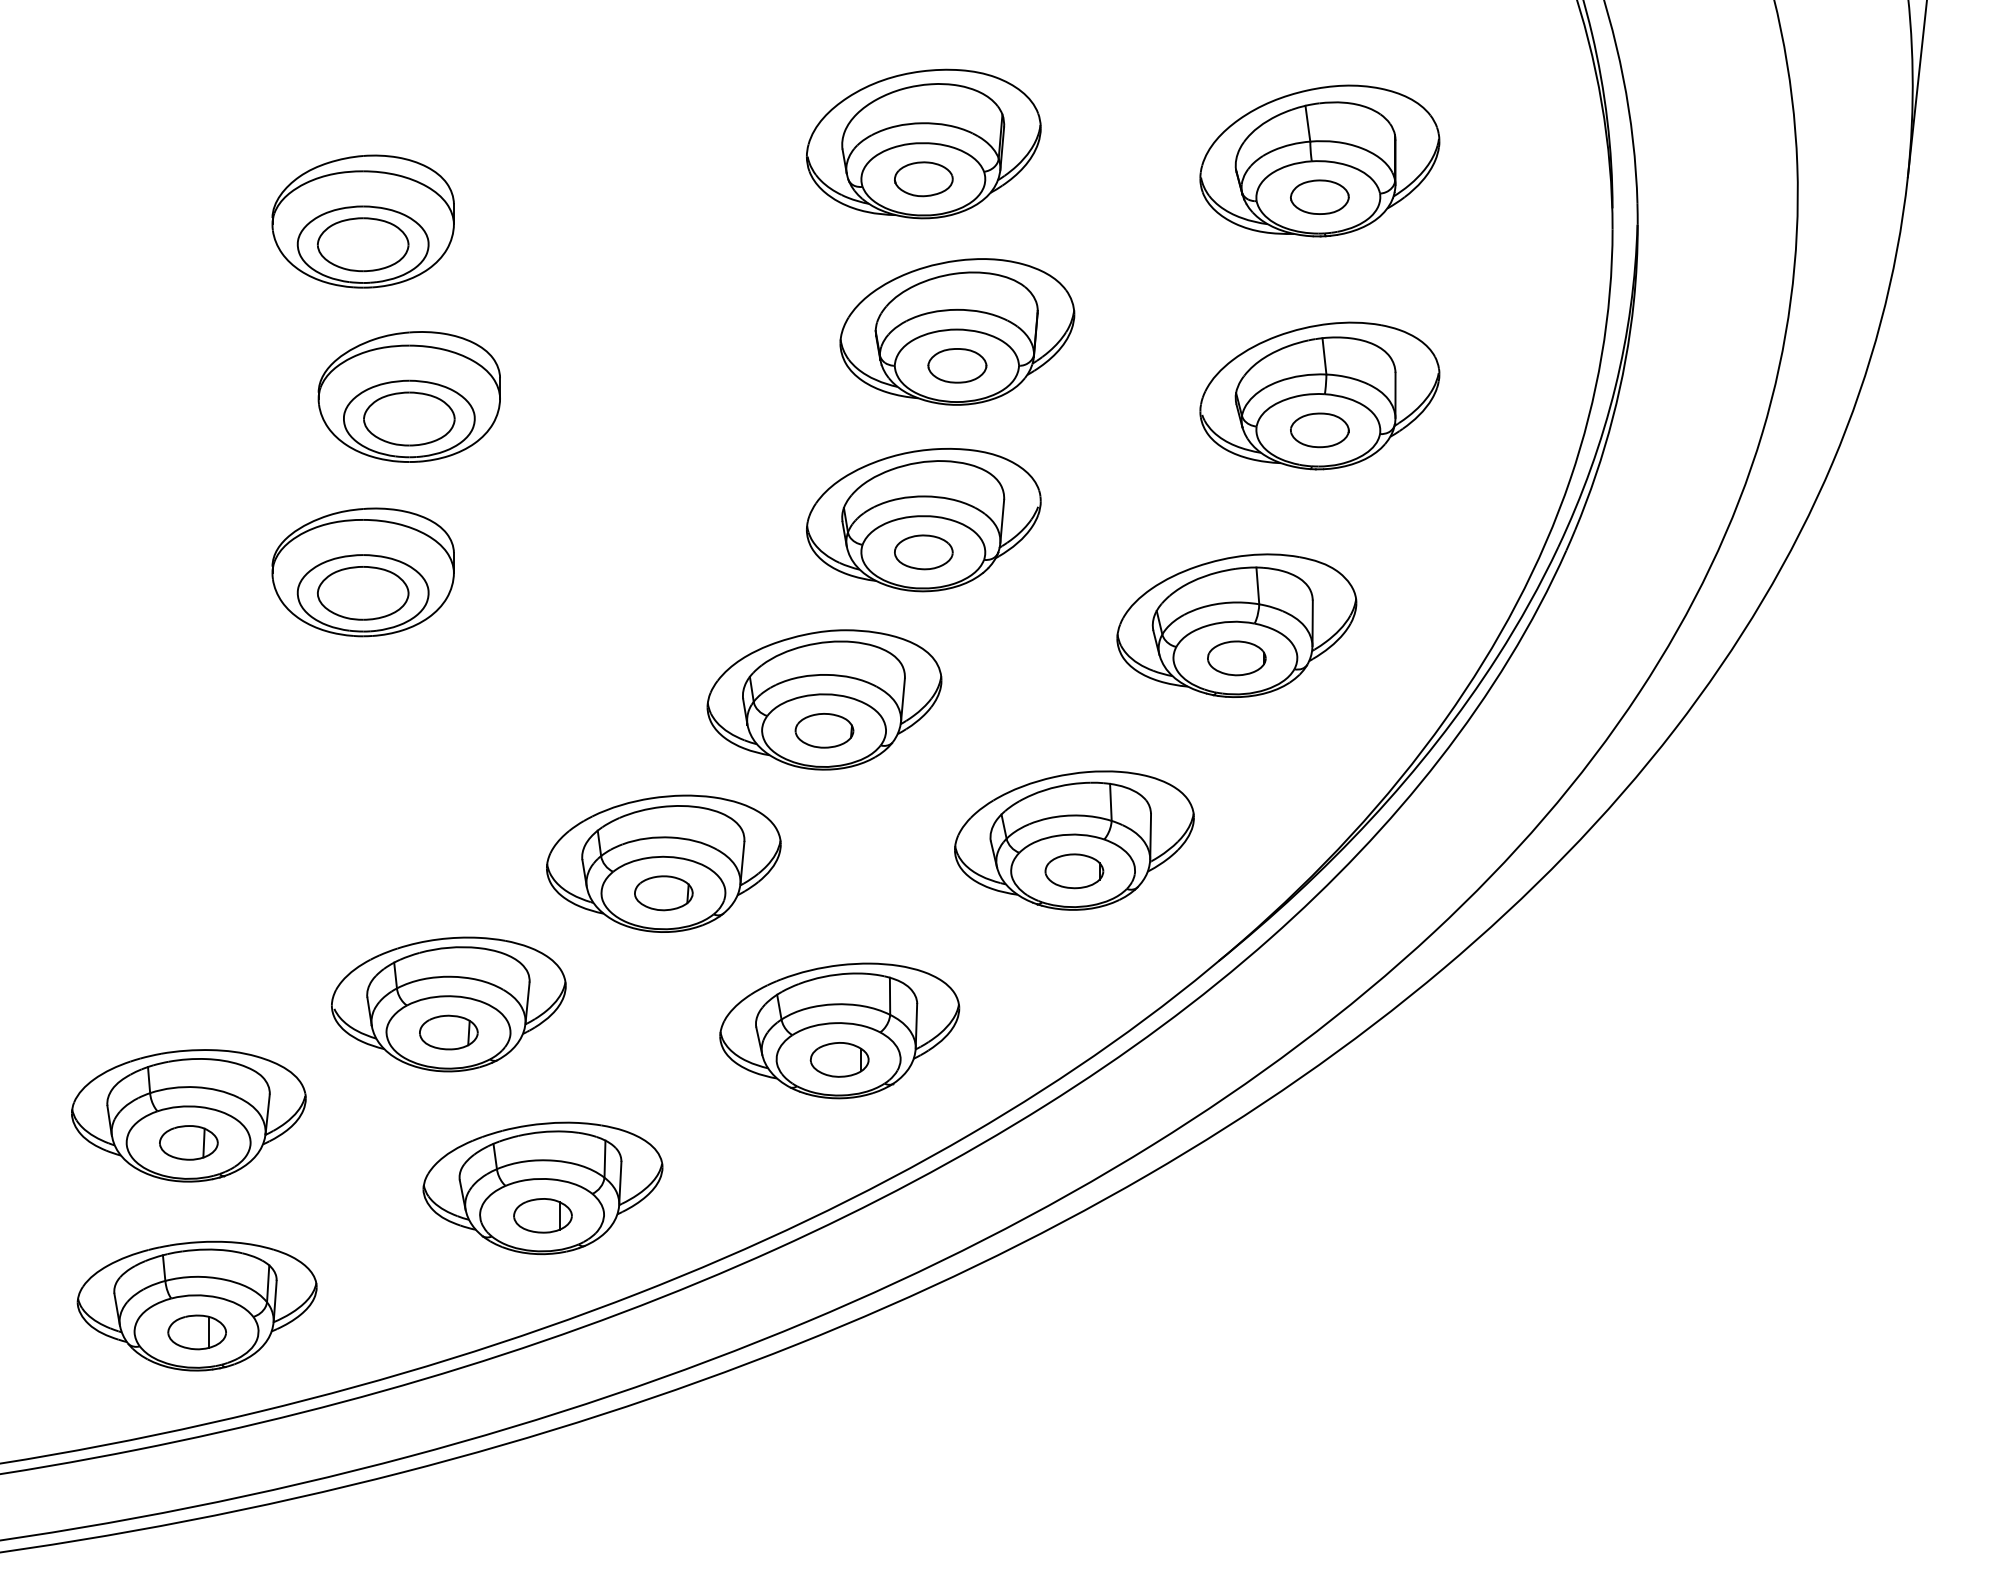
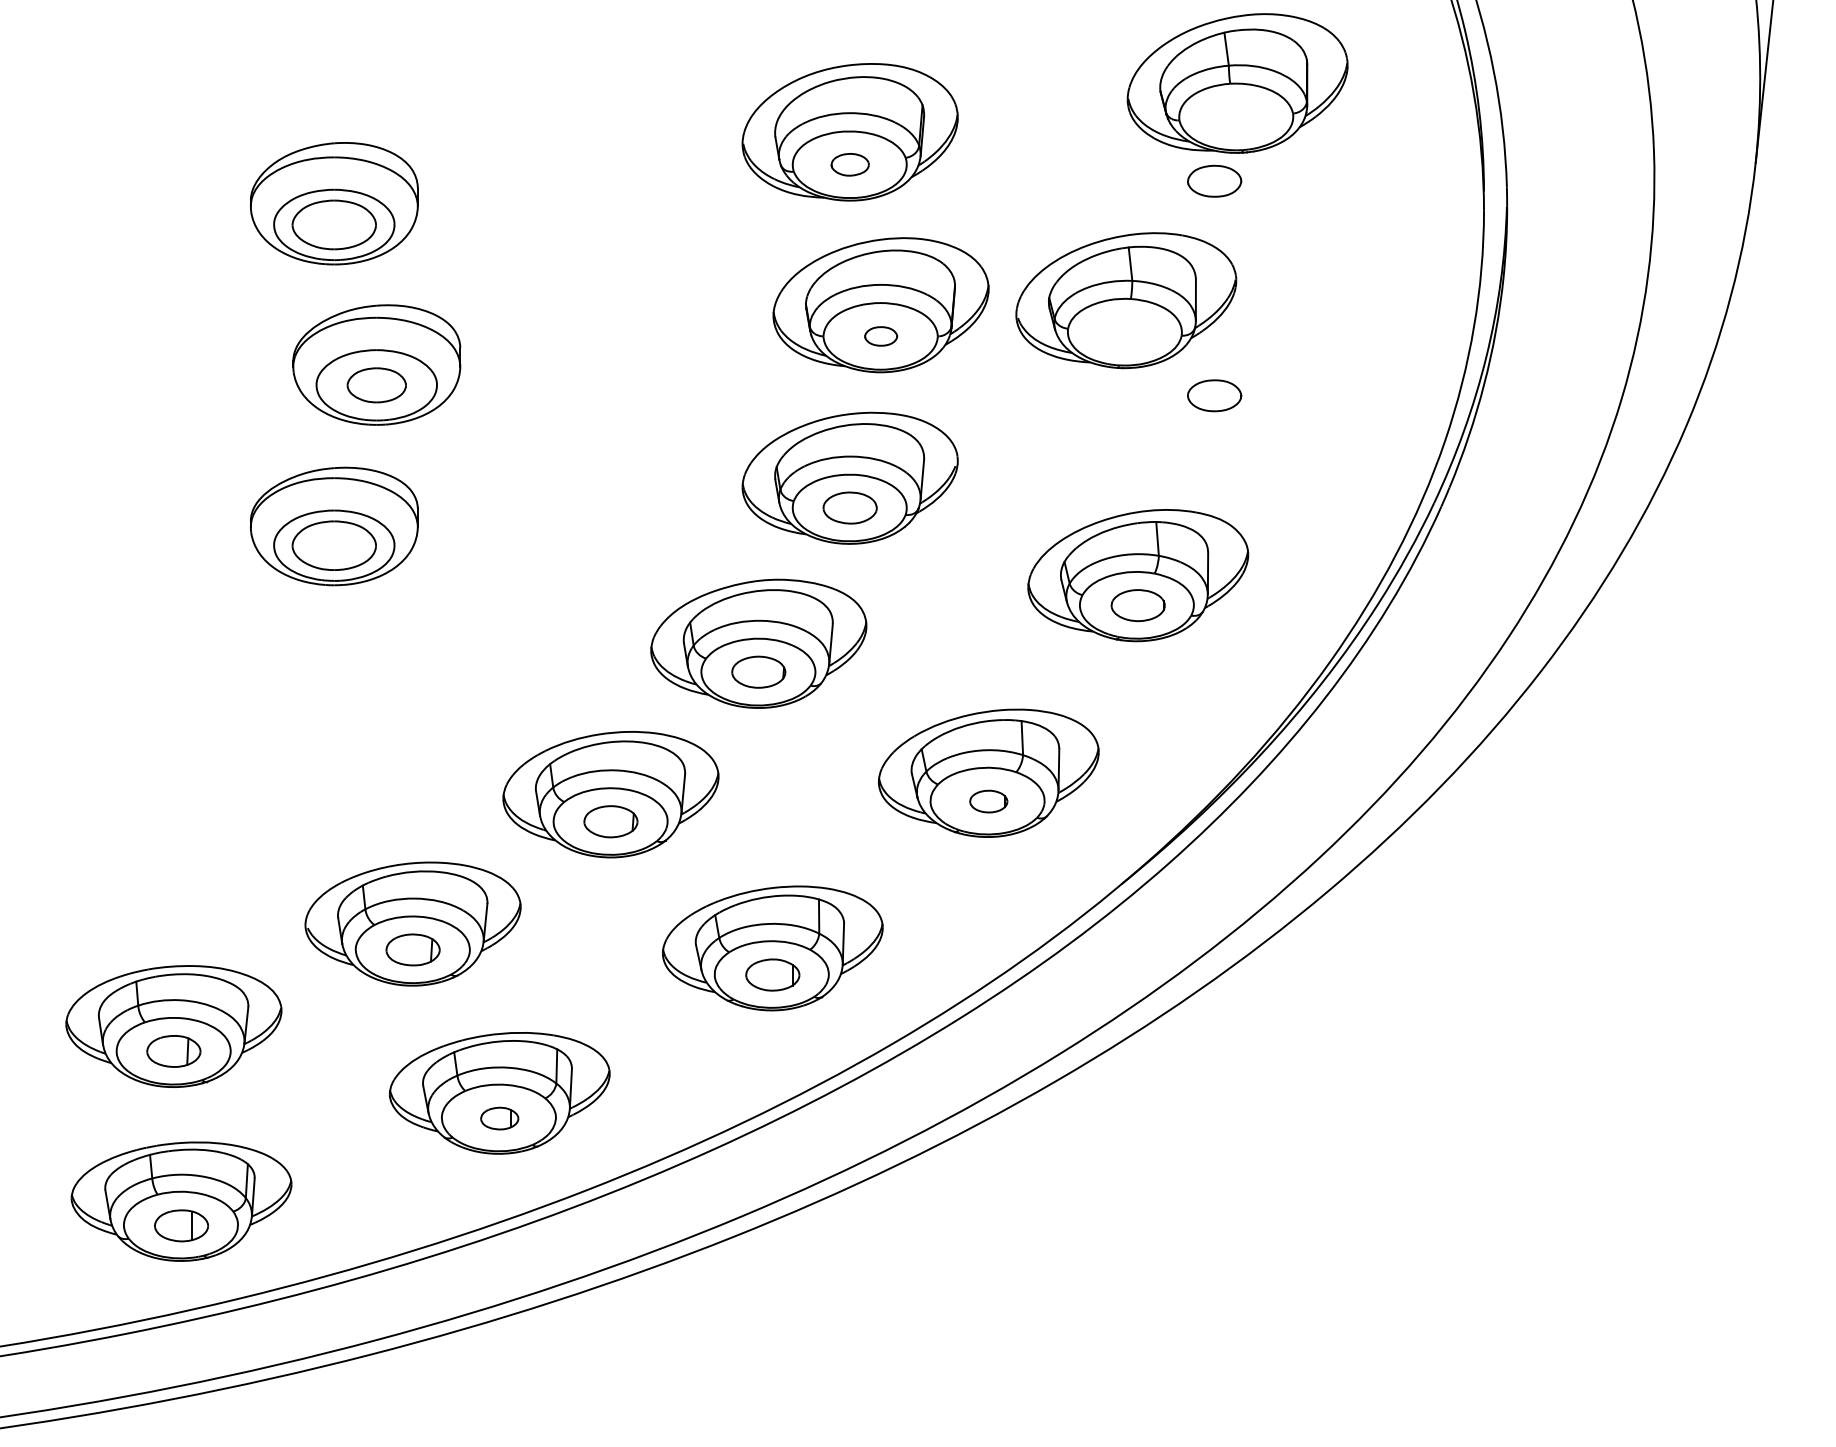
part: (1319, 160) -> (1237, 83), moved
part: (923, 179) -> (849, 164), size x0.7
part: (957, 365) -> (881, 336), size x0.6
part: (1319, 395) -> (1125, 300), moved
part: (409, 418) -> (376, 384), size x0.7
part: (1074, 871) -> (988, 801), size x0.7
part: (542, 1215) -> (499, 1118), size x0.7

